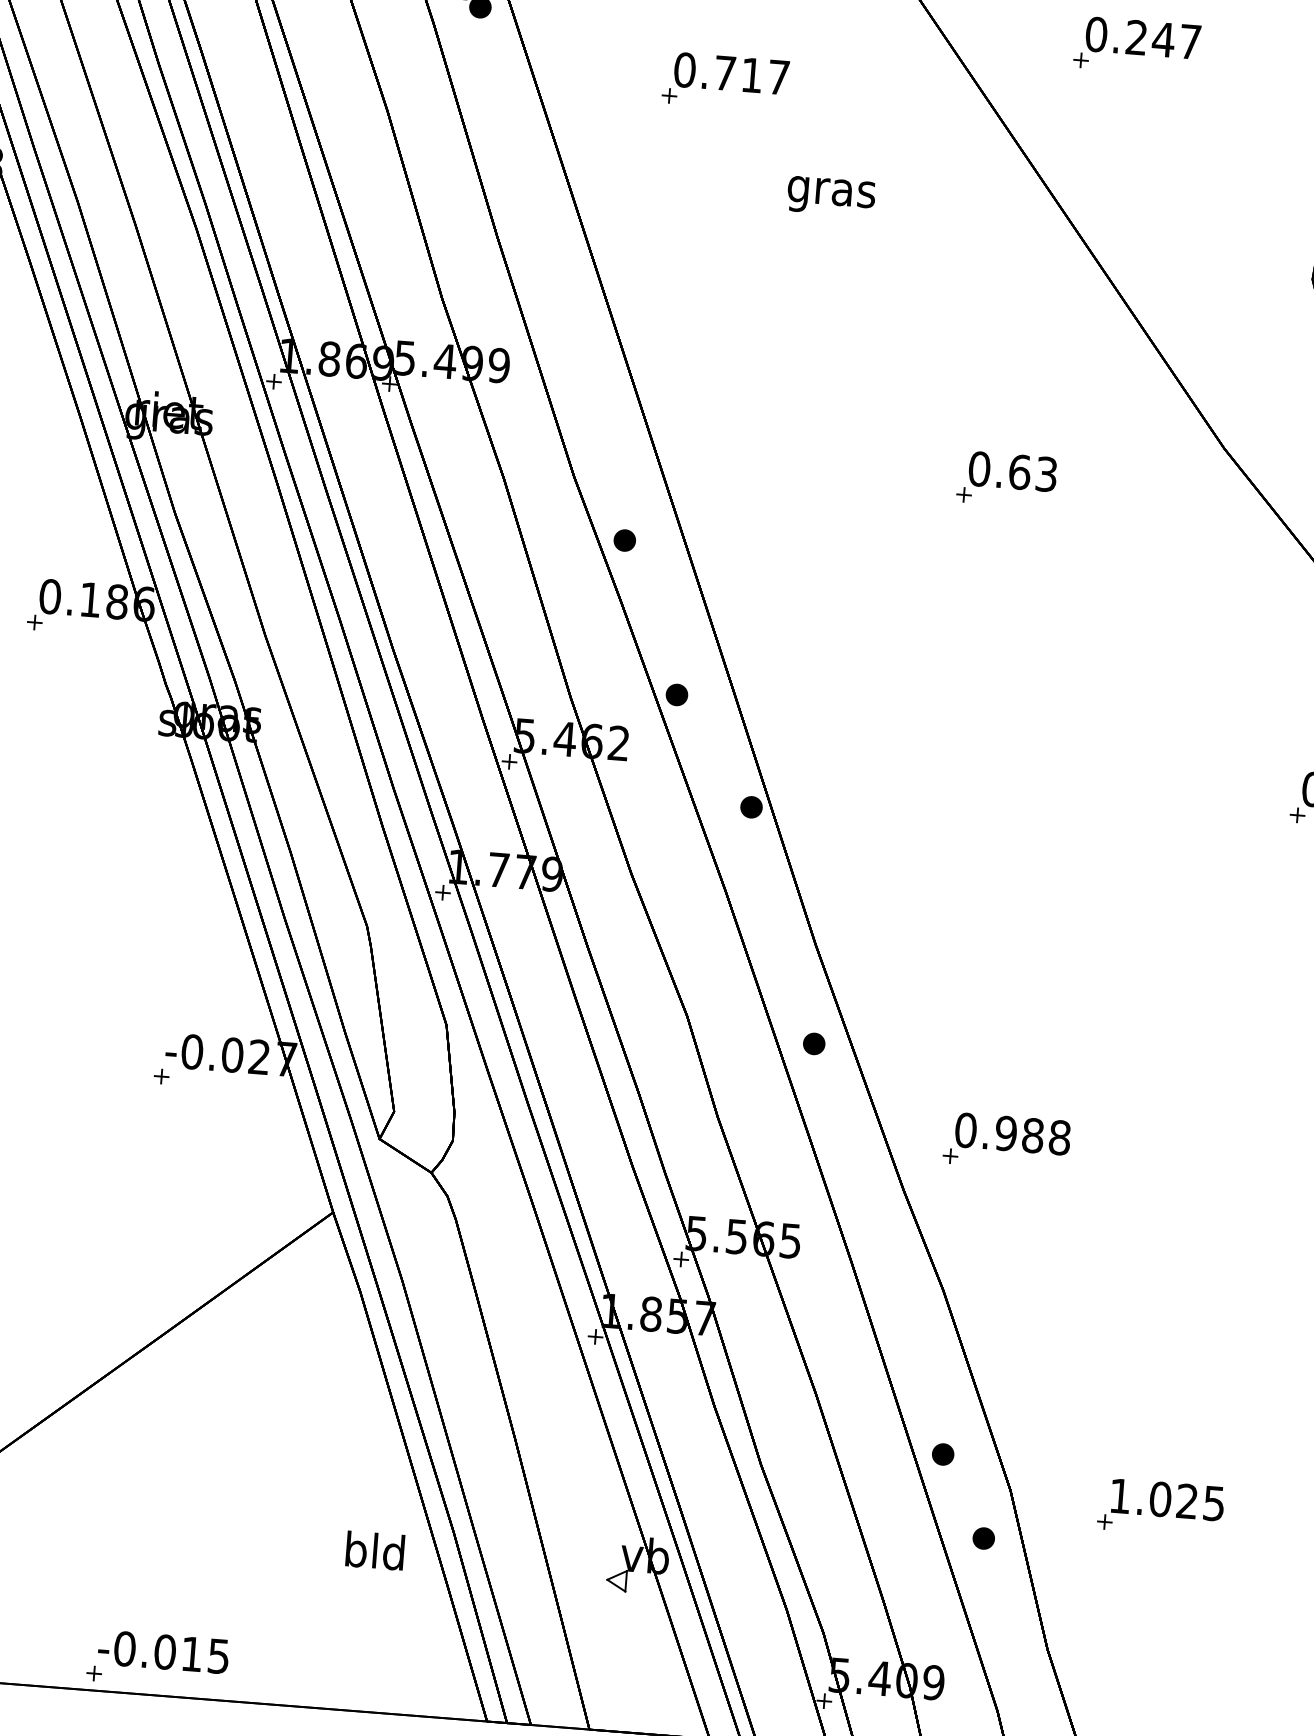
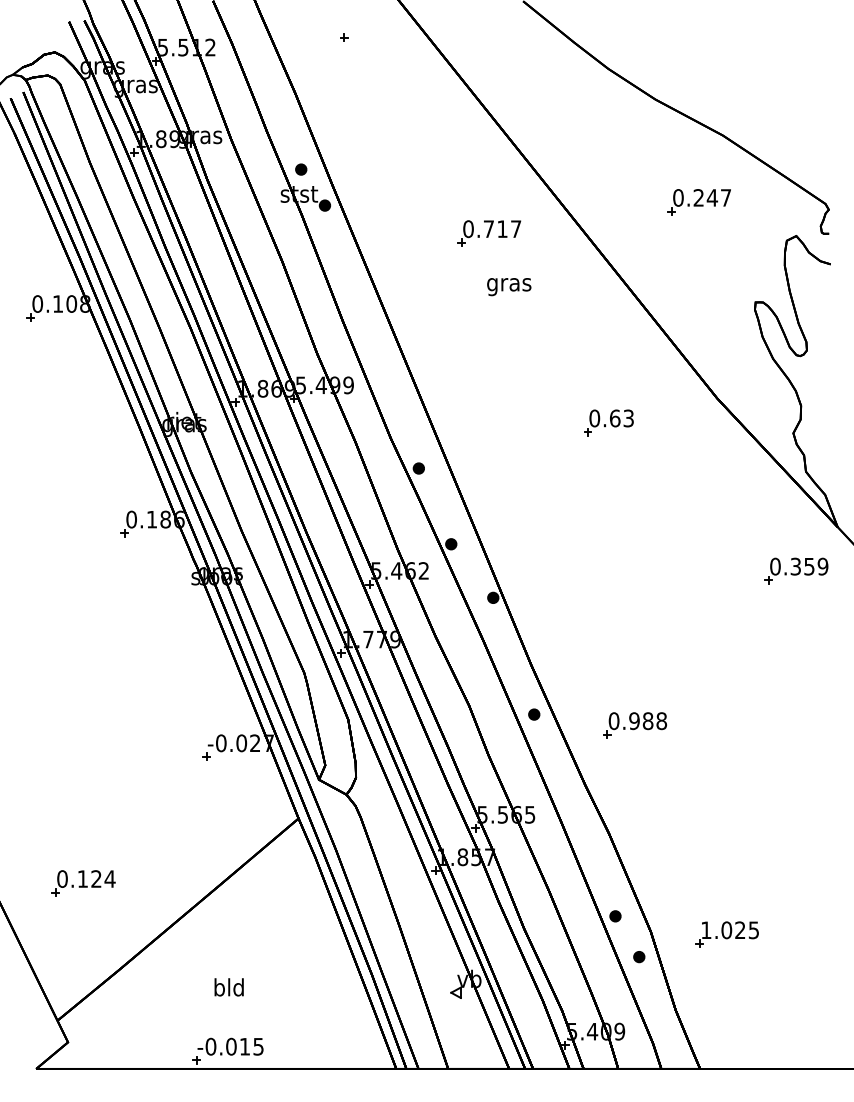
part: (1135, 46) -> (698, 202), moved
part: (725, 81) -> (489, 233), moved
part: (1005, 1142) -> (634, 725), moved
text: (373, 1550) -> (228, 987), moved

